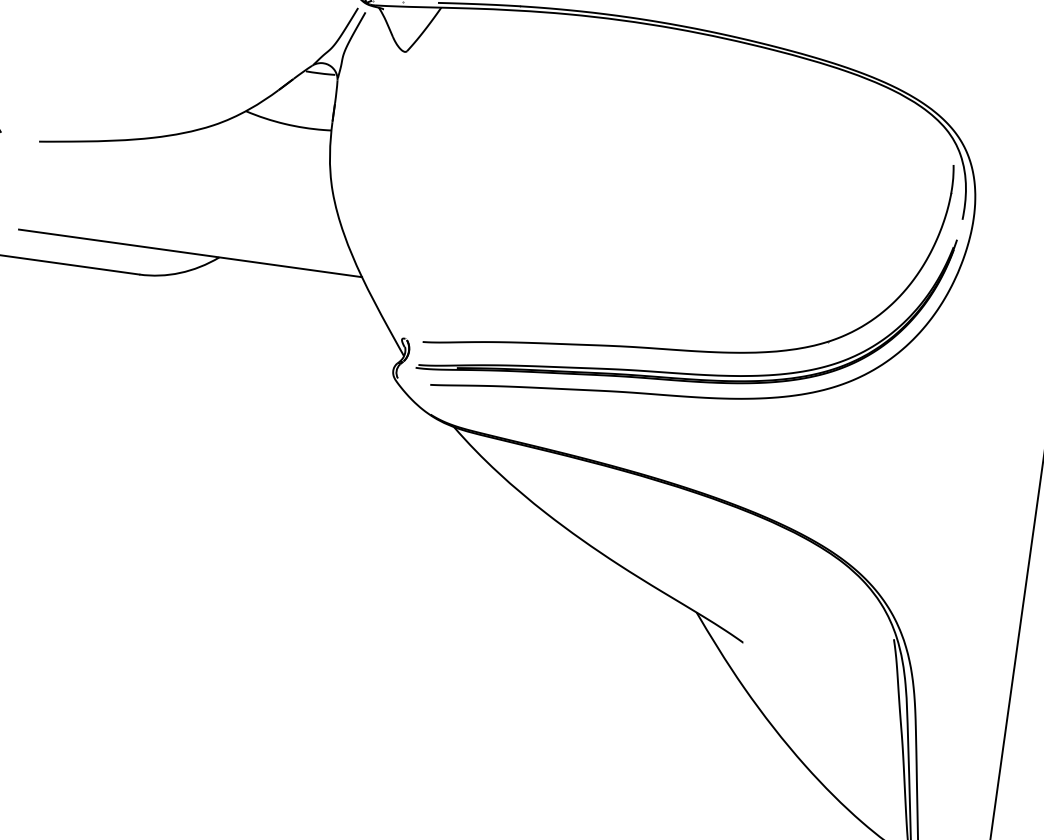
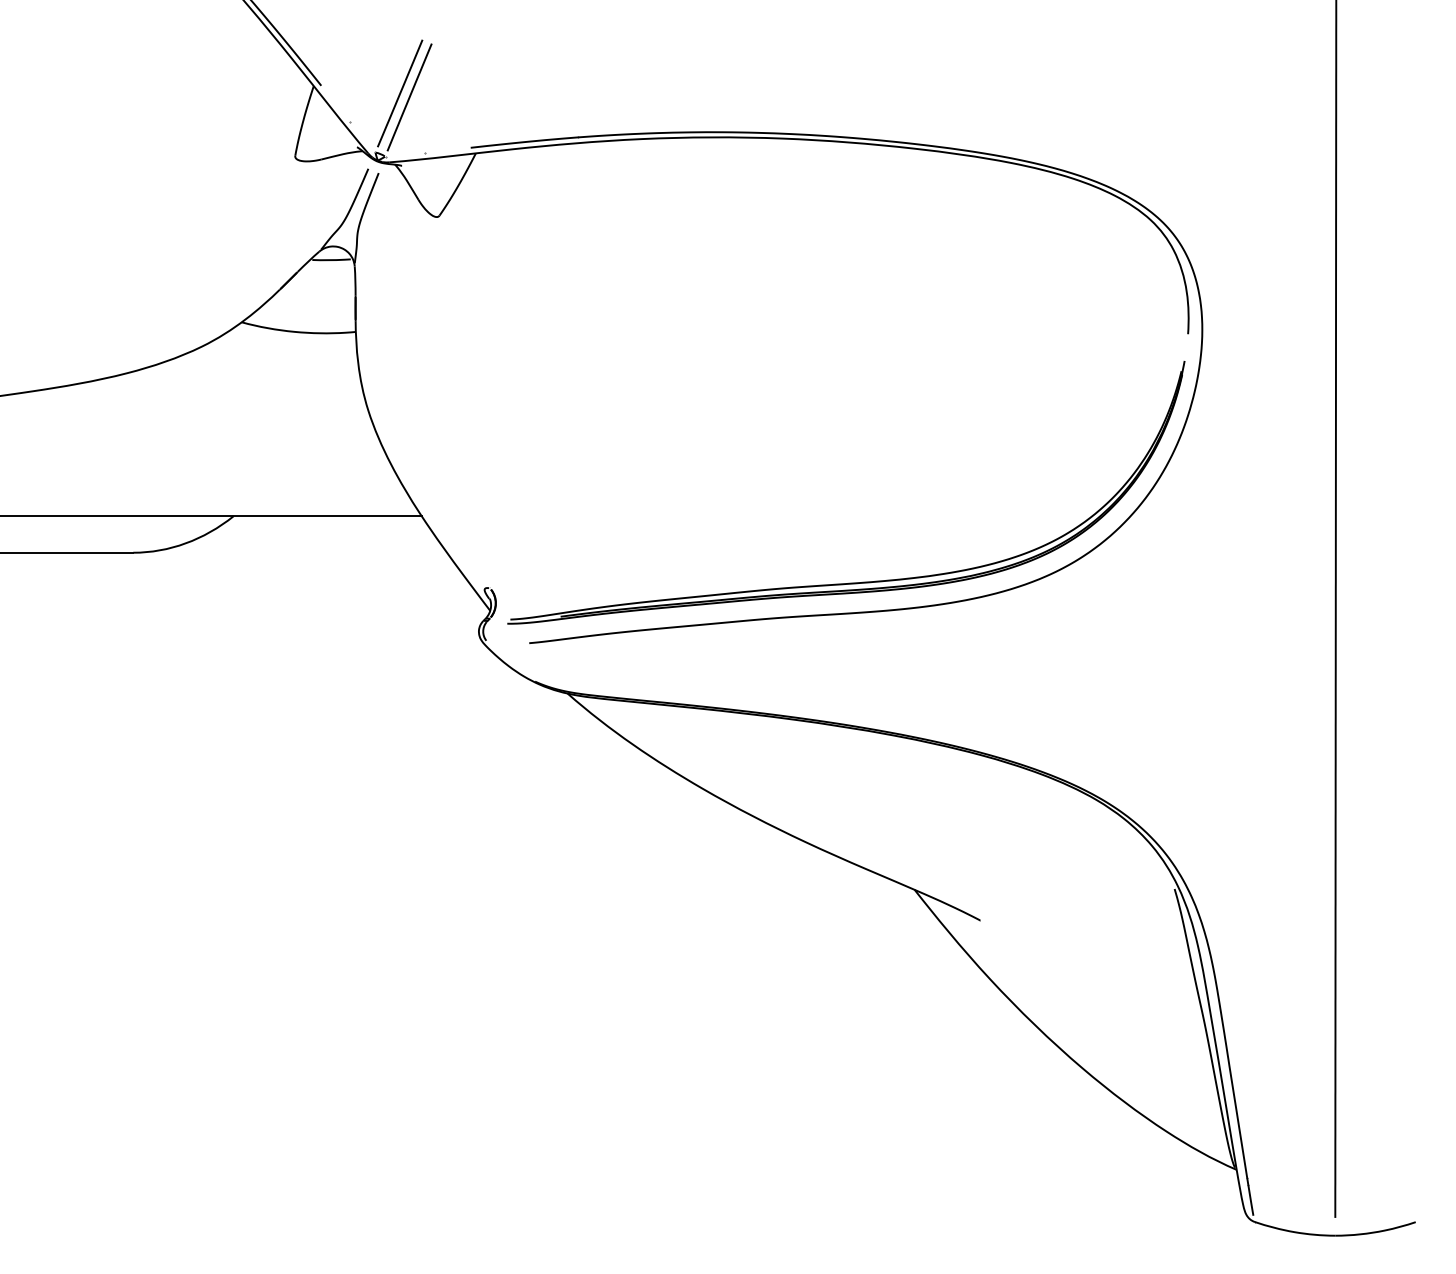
part: (678, 349) -> (843, 552), removed

